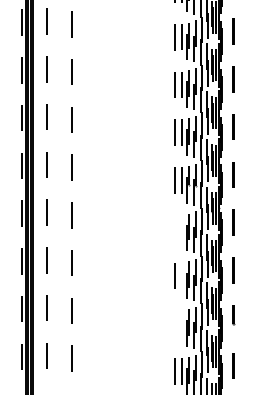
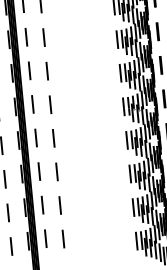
line: (182, 227) -> (132, 139), added
line: (175, 228) -> (127, 140), added
line: (182, 275) -> (135, 173), added
line: (175, 323) -> (133, 207), added
line: (182, 323) -> (138, 206), added

